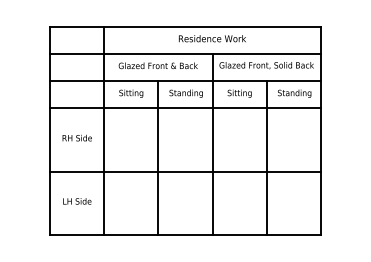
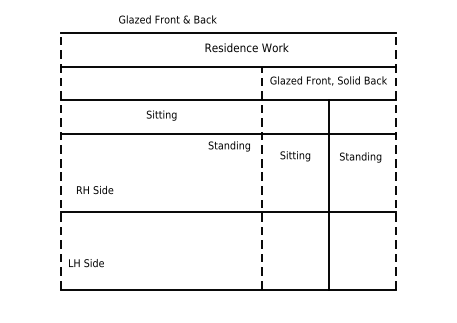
text: (212, 38) -> (246, 47), moved
text: (157, 65) -> (166, 19), moved
text: (185, 93) -> (228, 146), moved
text: (239, 93) -> (295, 155), moved
text: (294, 93) -> (360, 157), moved
line: (49, 130) -> (60, 160), solid -> dashed
line: (104, 130) -> (128, 160), removed
line: (321, 130) -> (396, 160), solid -> dashed
text: (76, 137) -> (94, 189), moved
line: (212, 144) -> (261, 178), solid -> dashed
line: (158, 157) -> (195, 194), removed
text: (77, 201) -> (86, 263), moved

